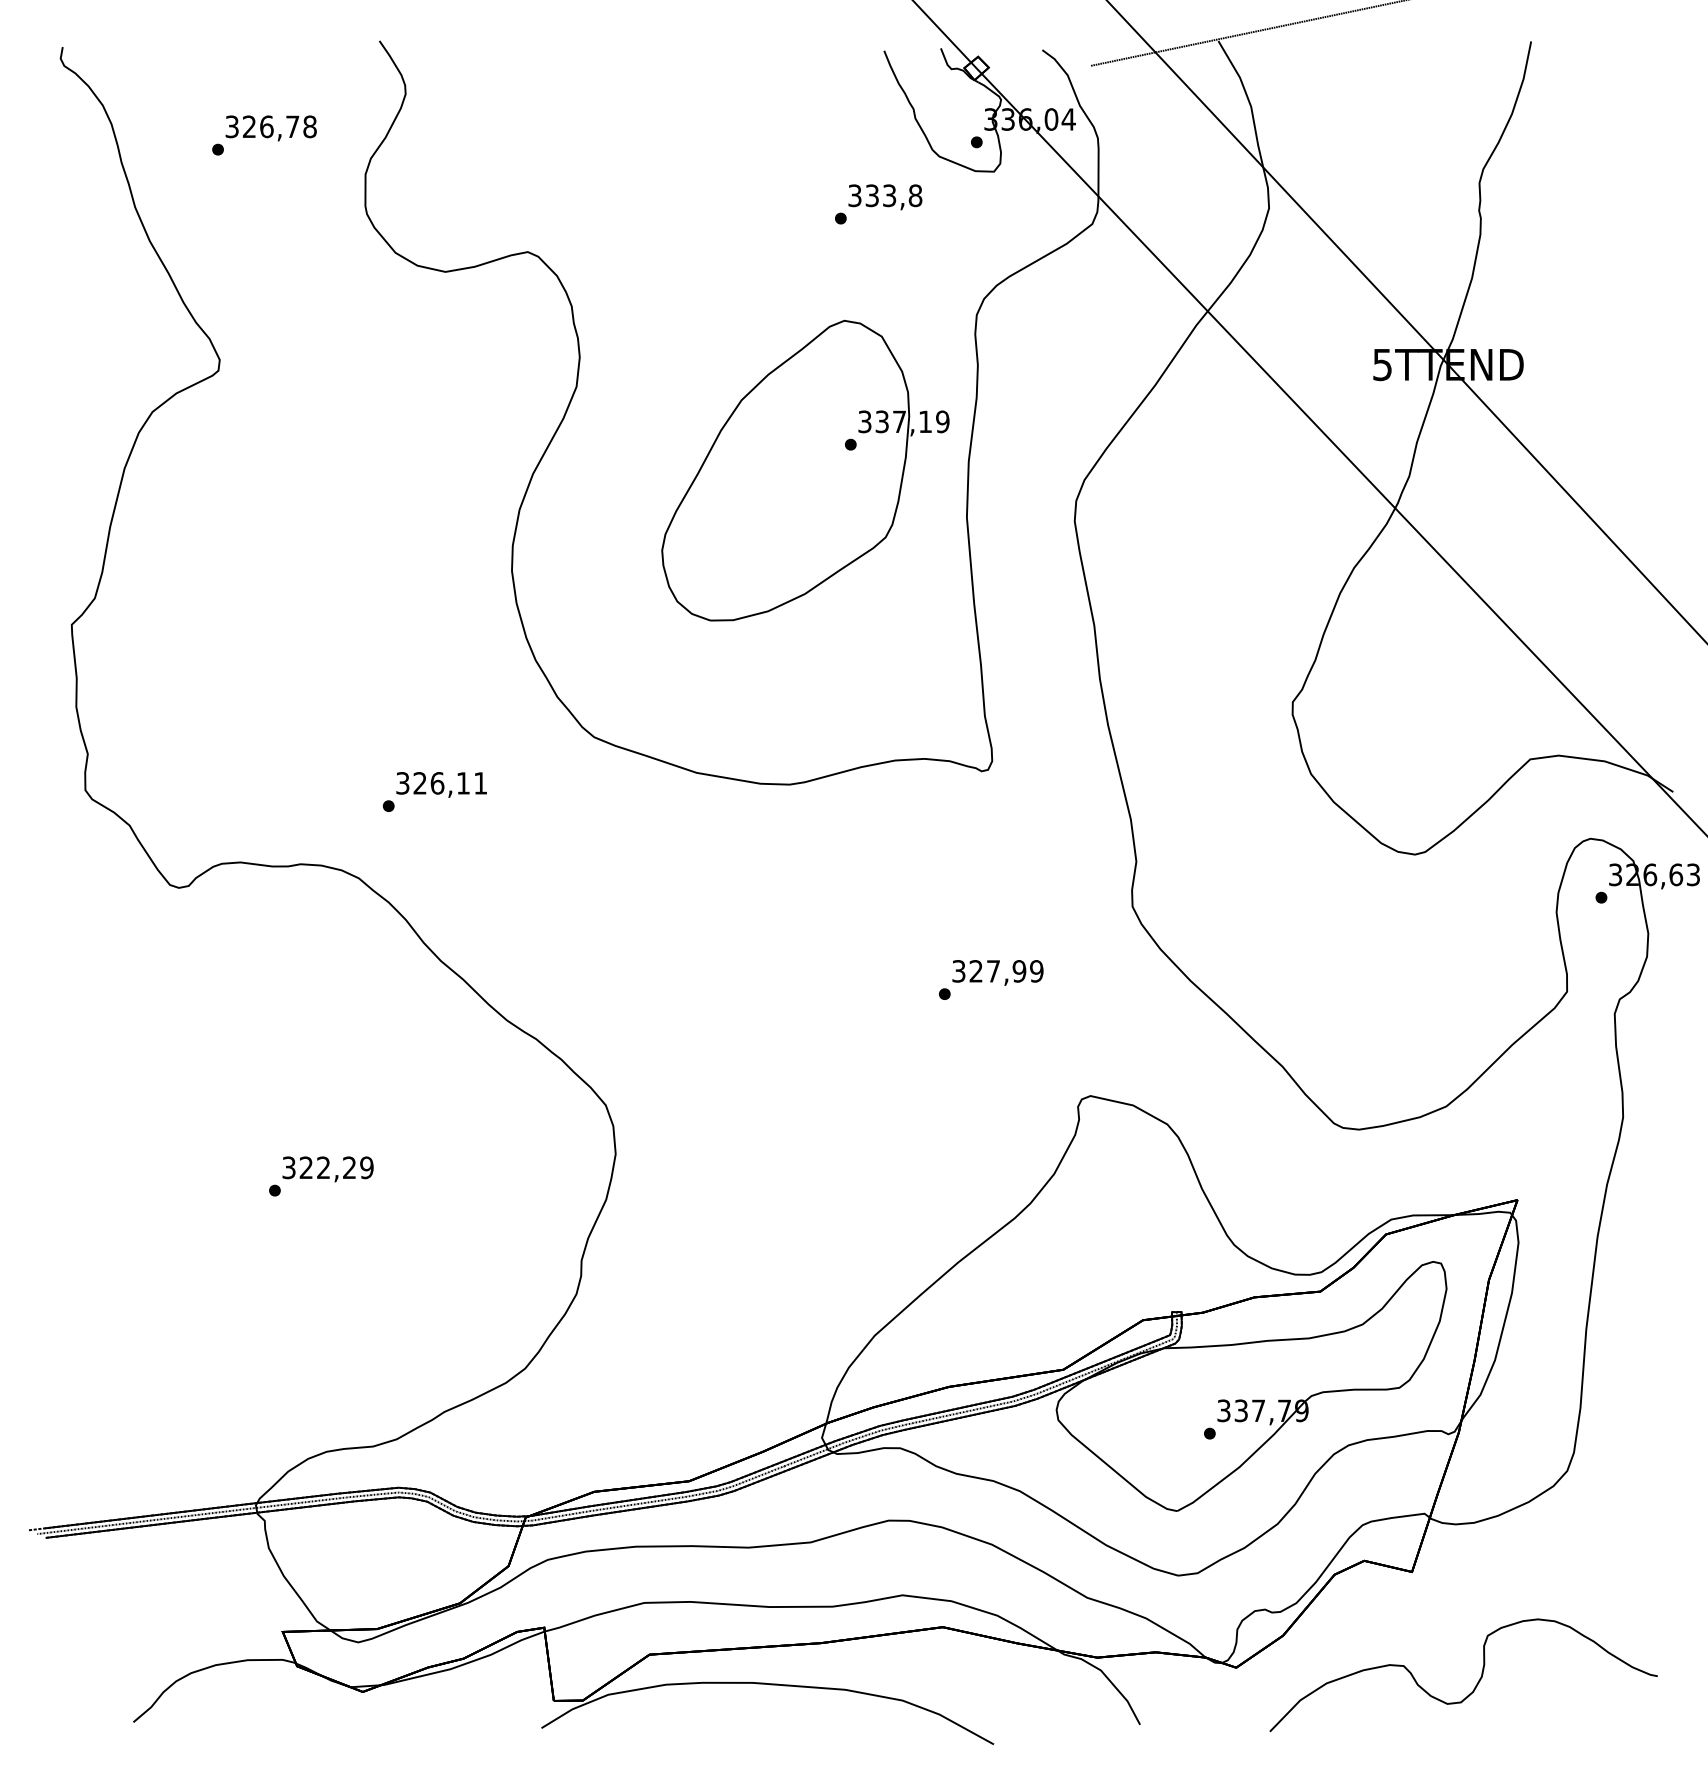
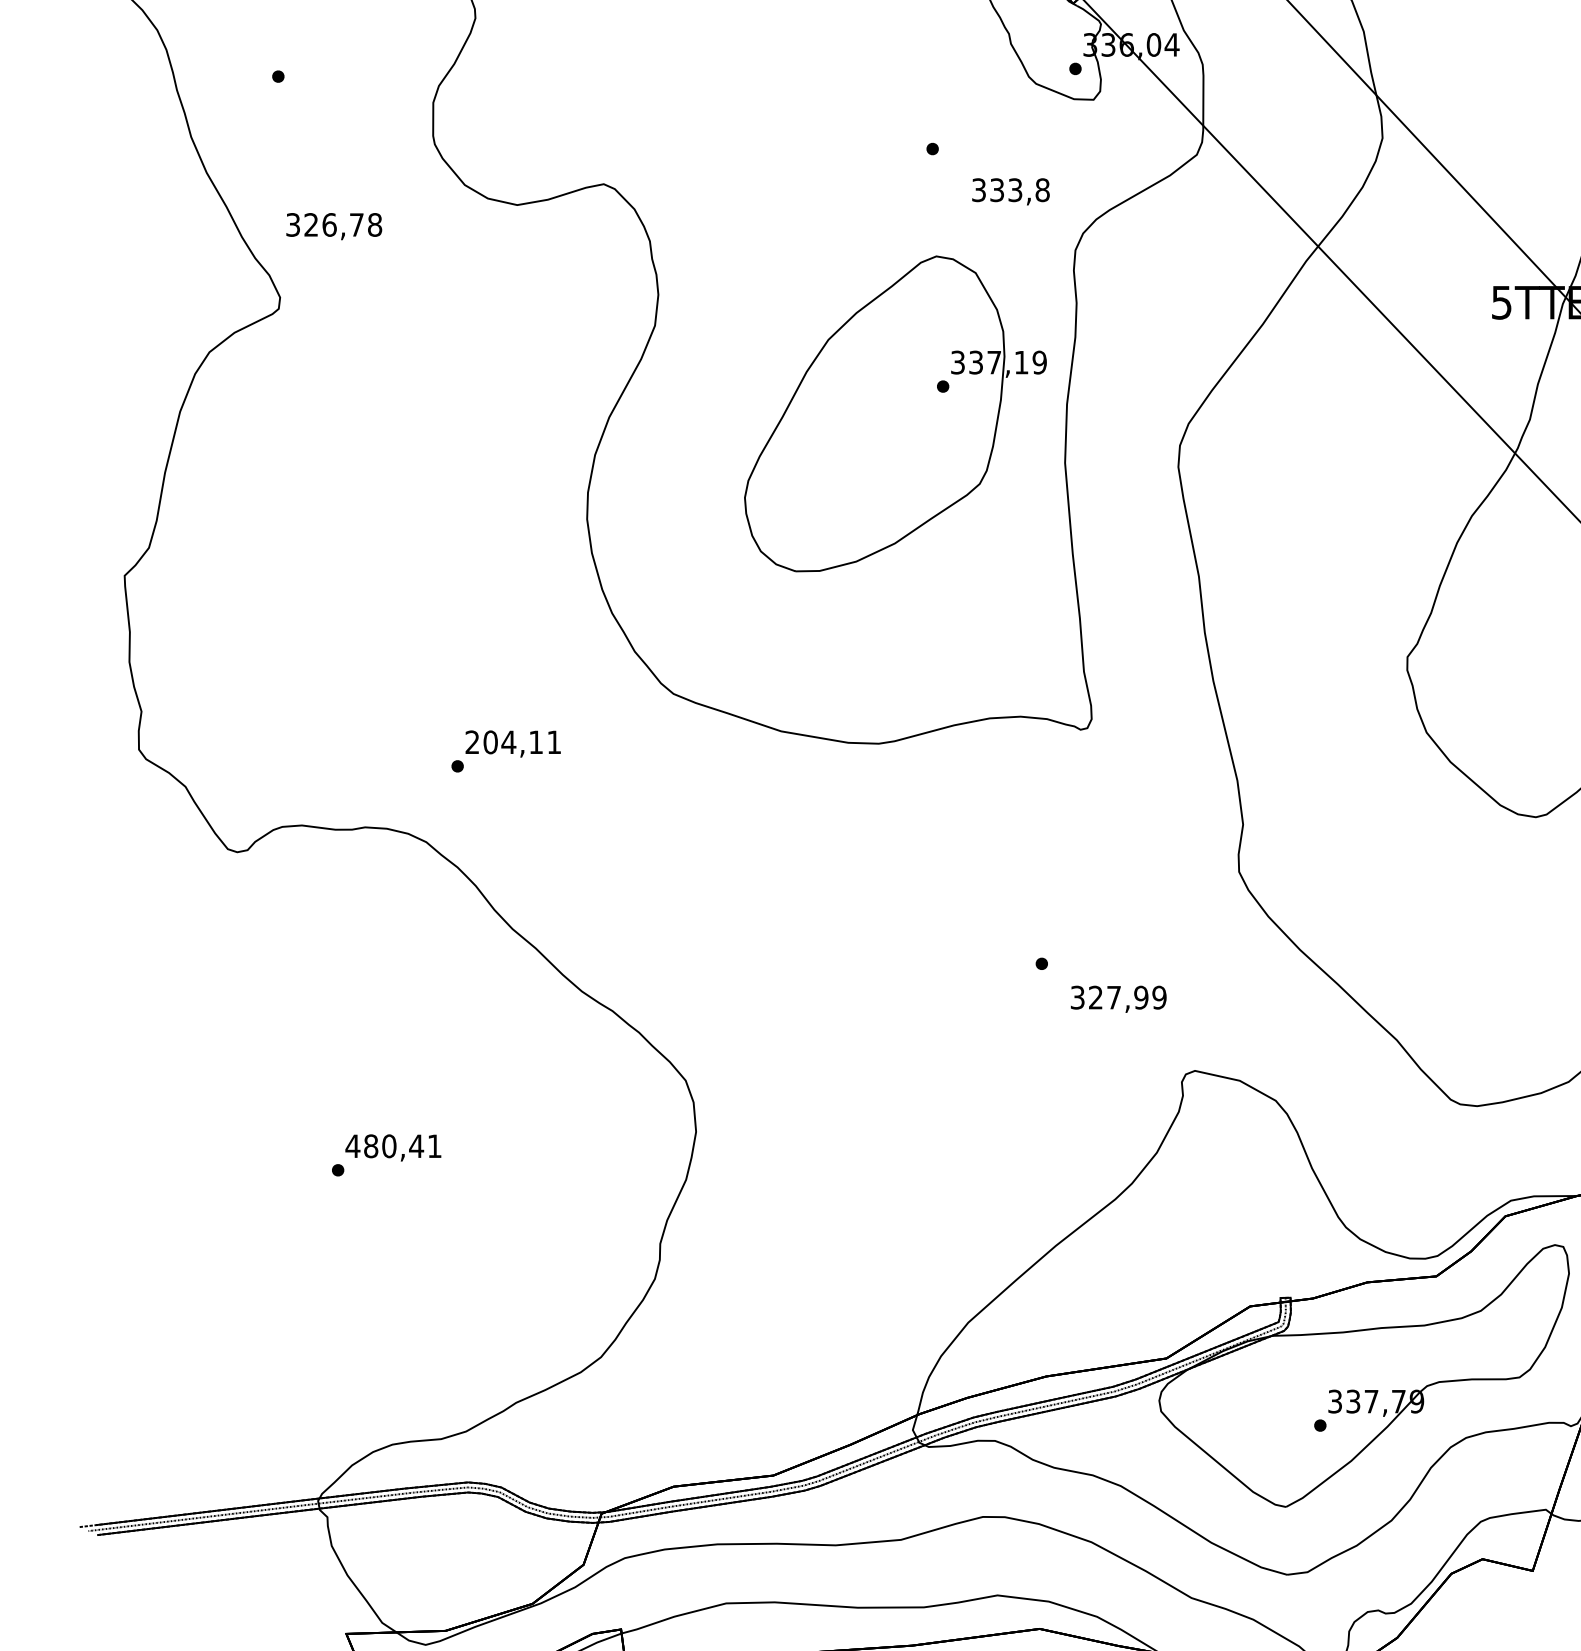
text: (270, 128) -> (333, 226), moved
text: (885, 197) -> (1011, 192), moved
text: (420, 783) -> (491, 742), 326,11 -> 204,11
text: (997, 972) -> (1118, 998), moved
text: (327, 1167) -> (393, 1145), 322,29 -> 480,41

